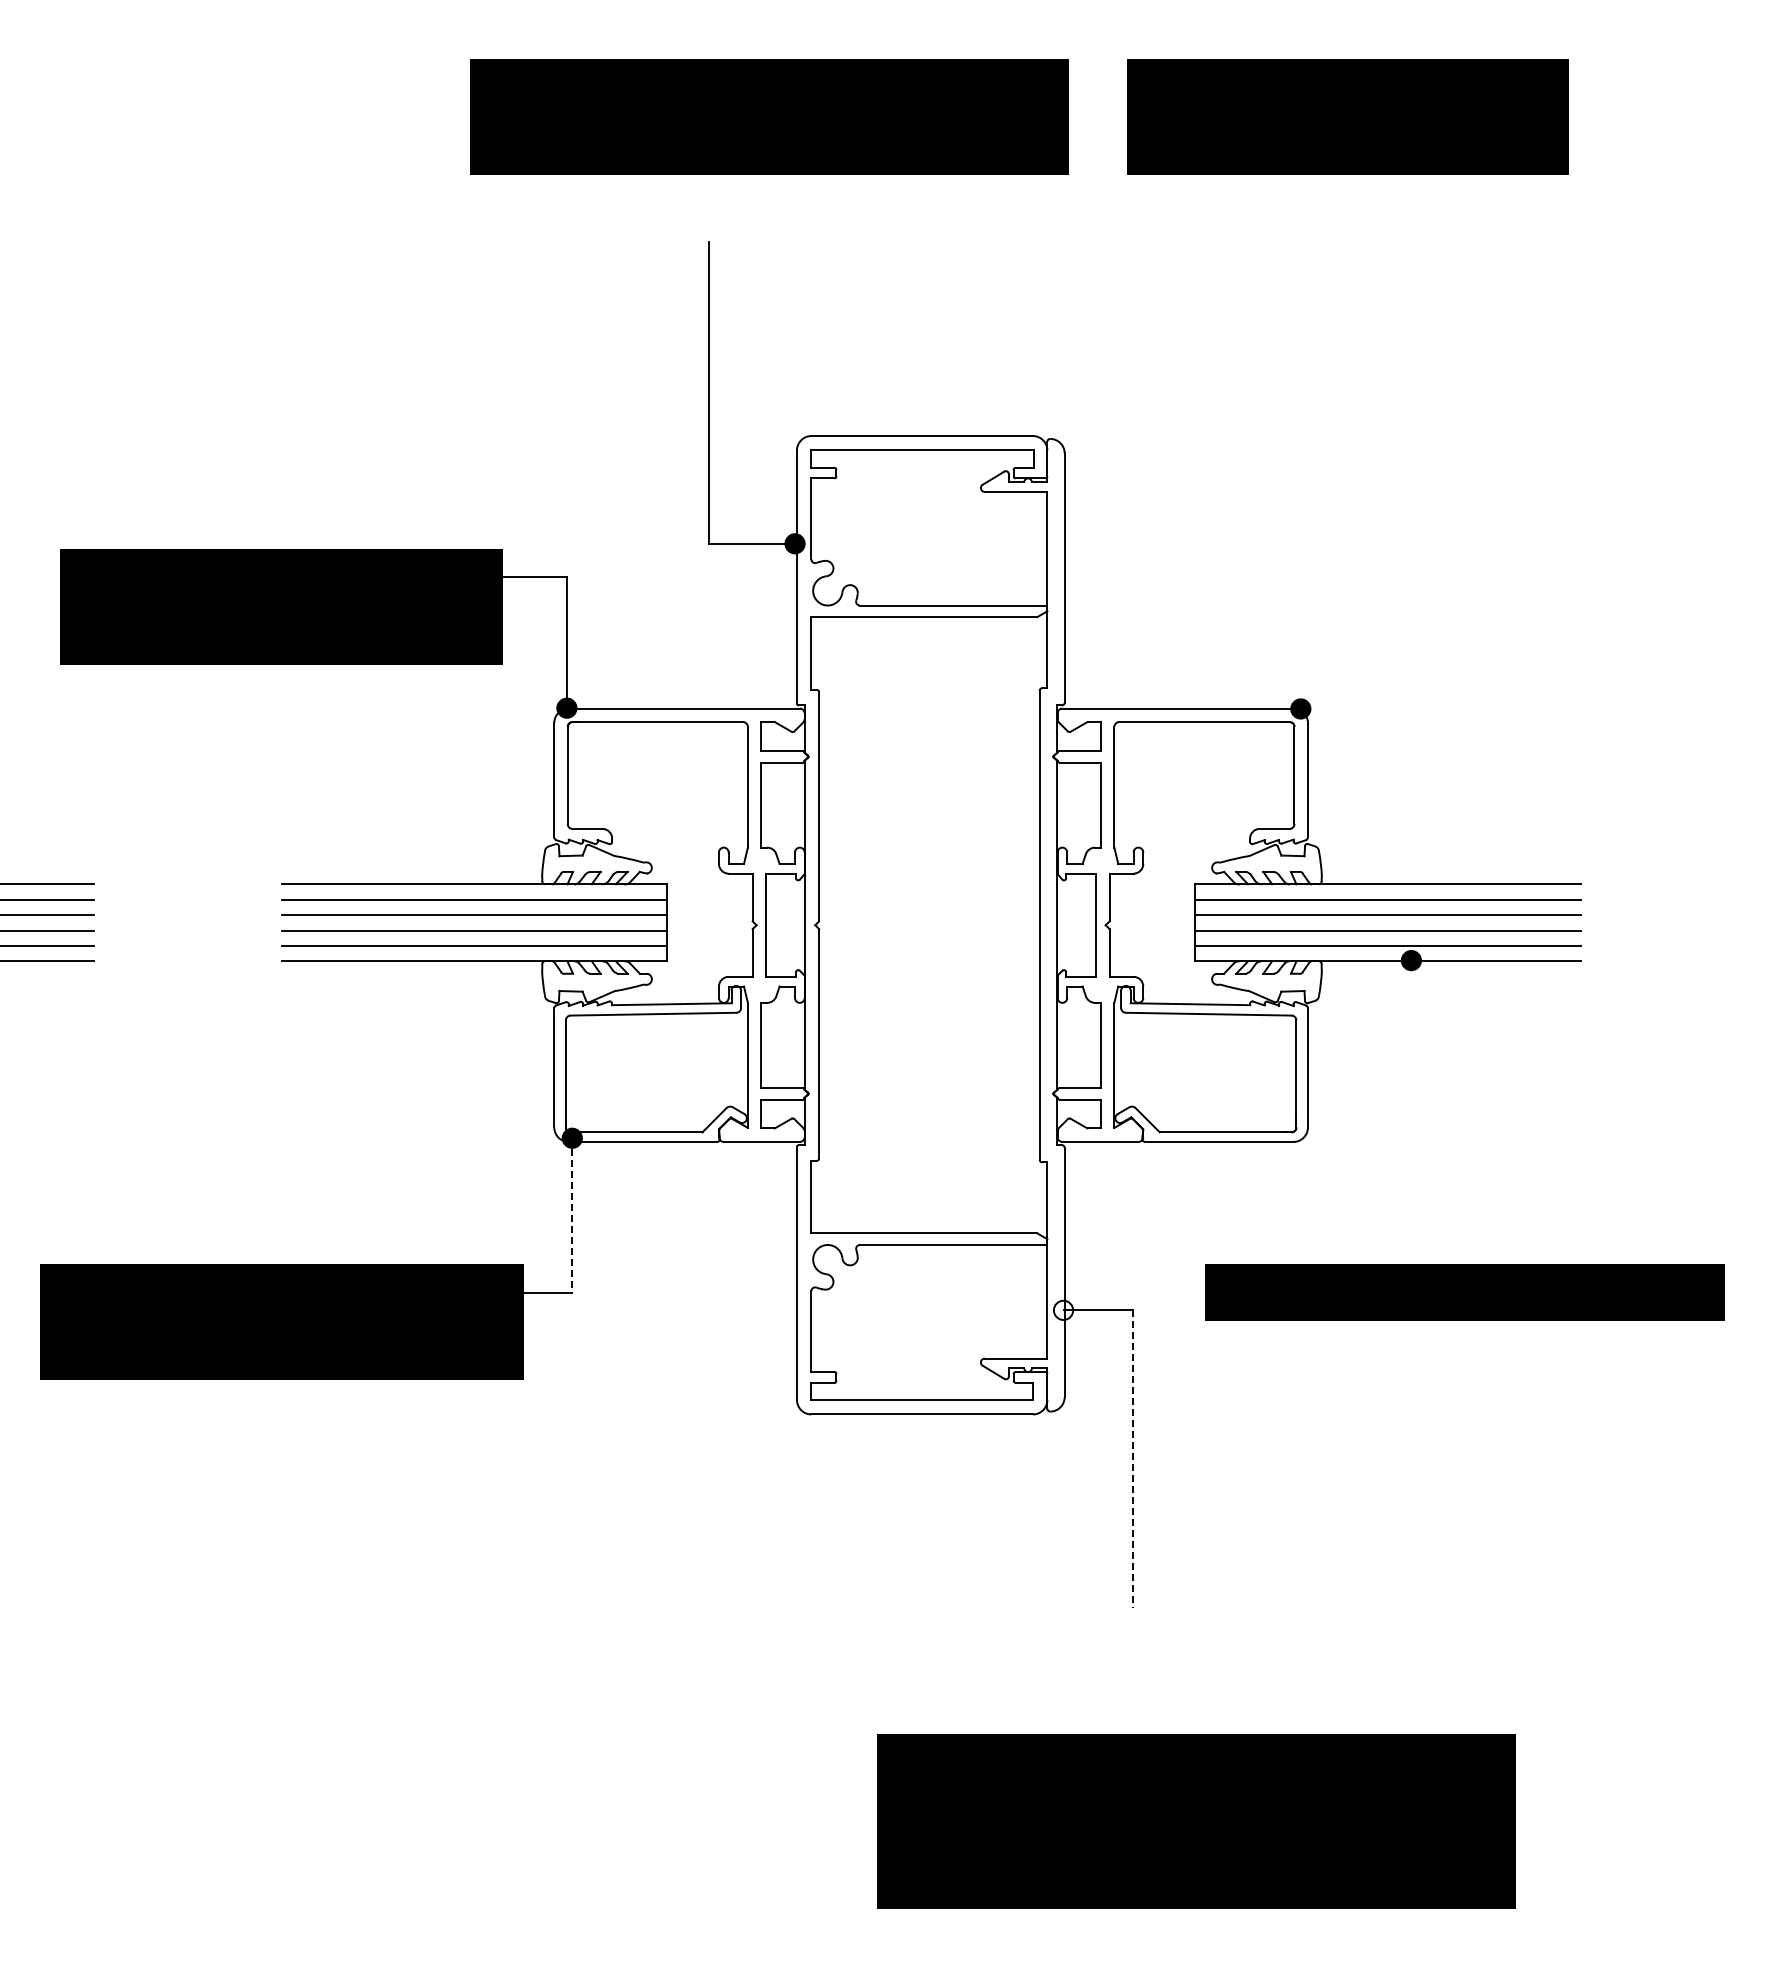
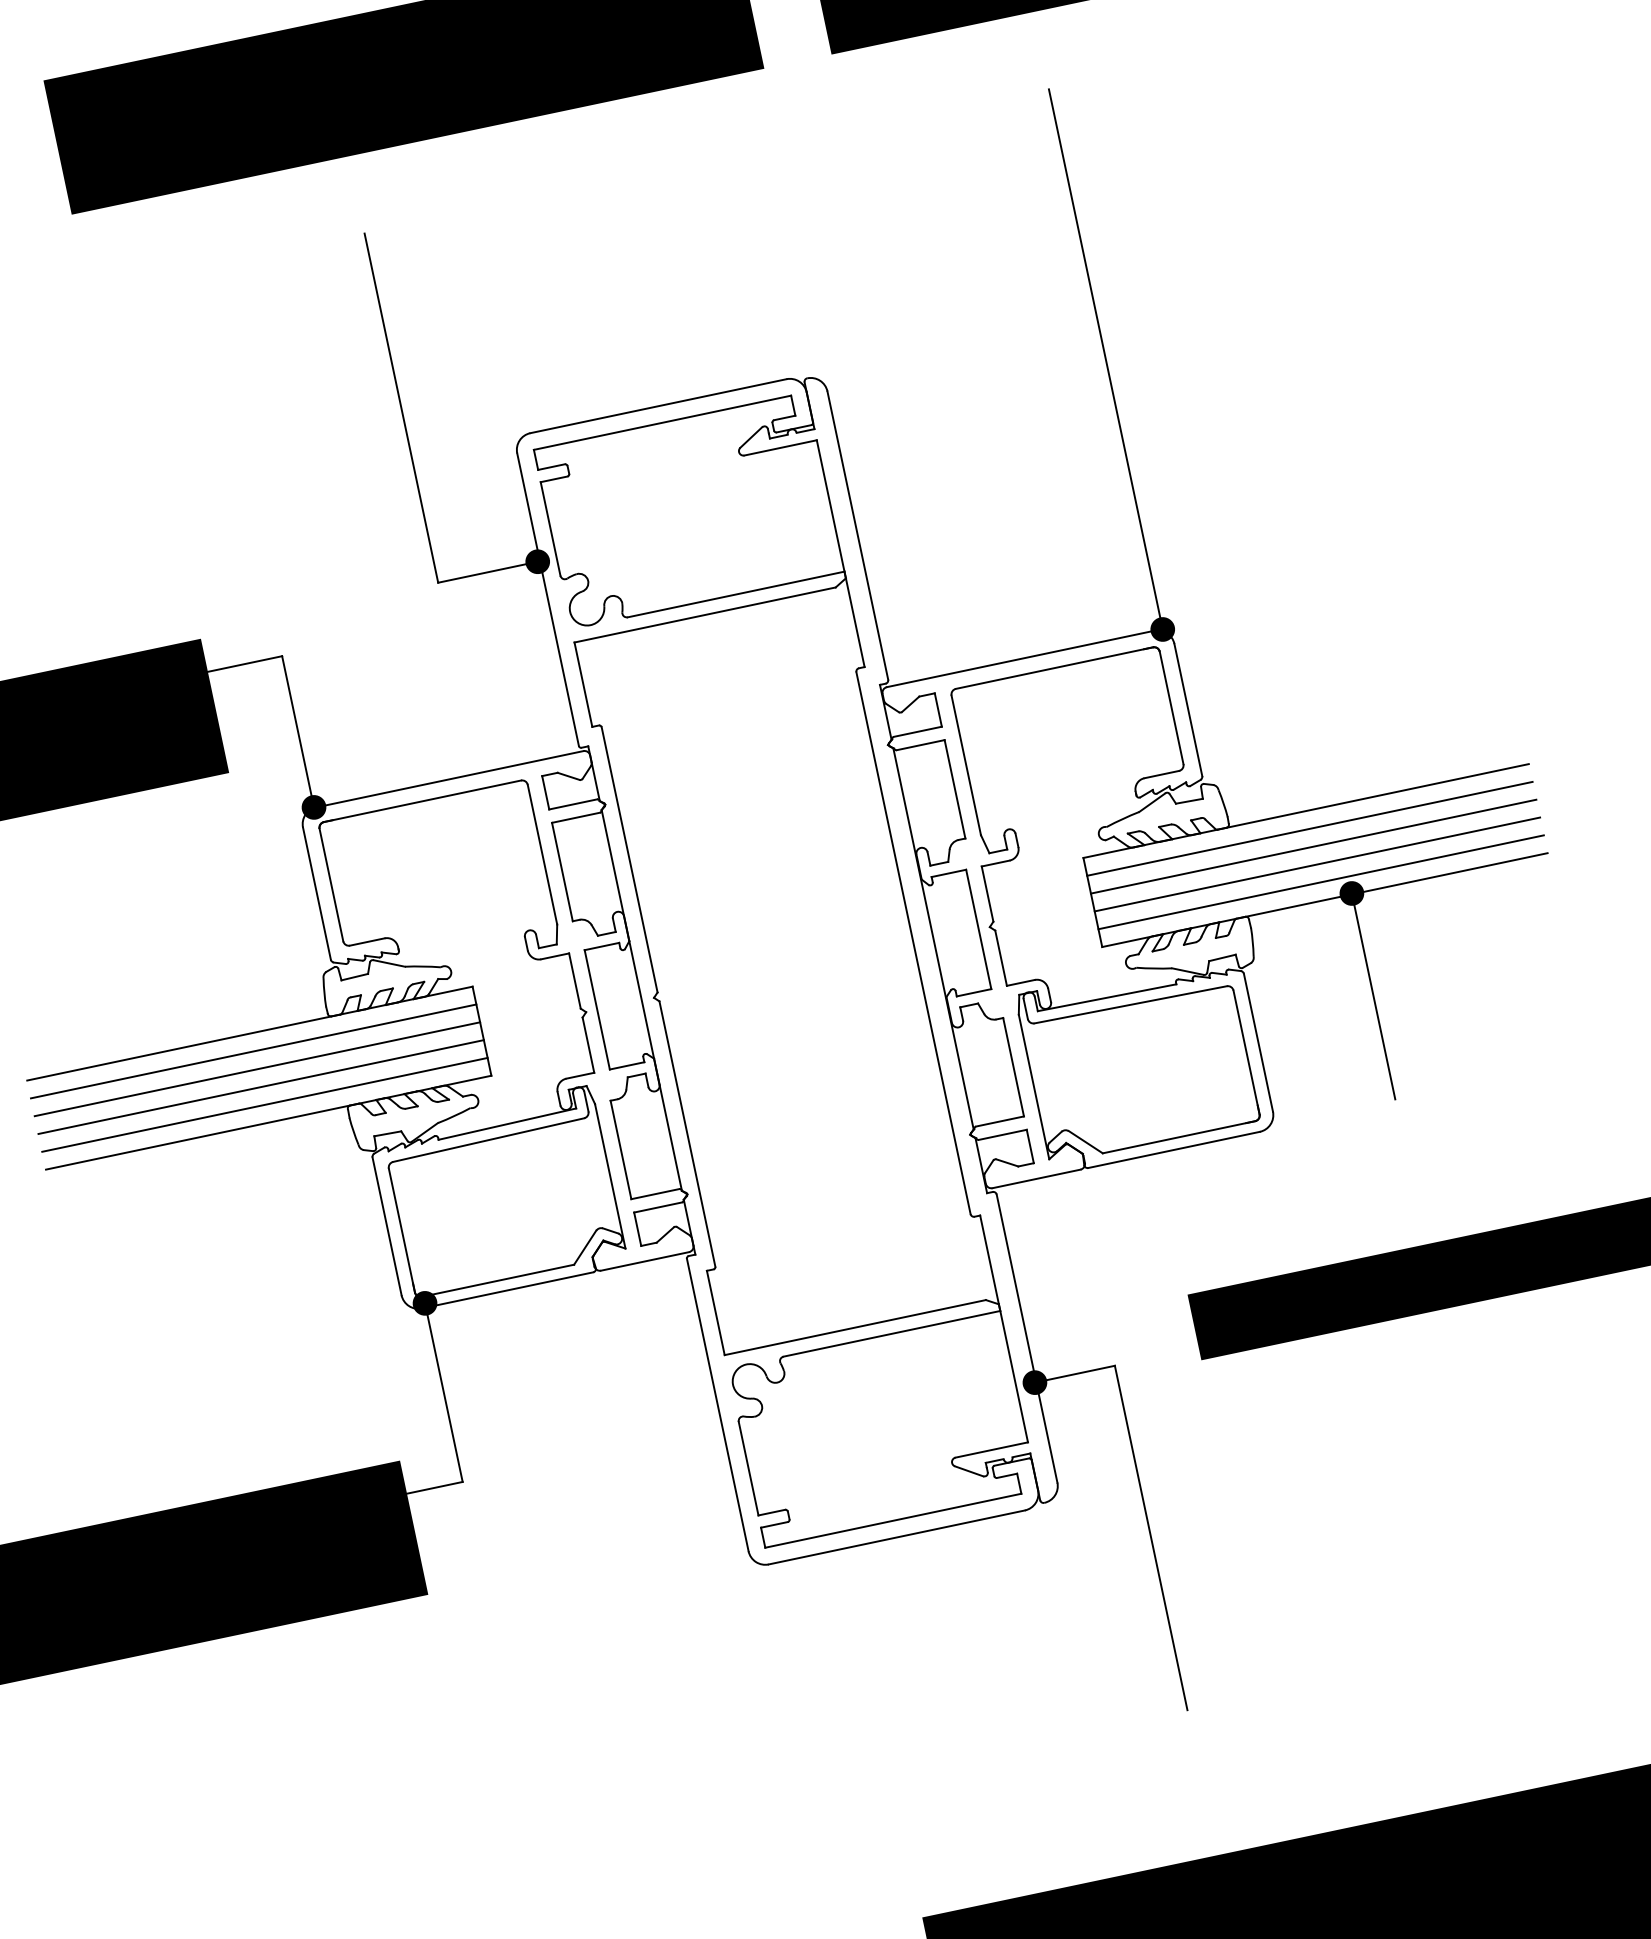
line: (1300, 474) -> (1105, 358), added
line: (1411, 1049) -> (1373, 996), added
line: (572, 1216) -> (444, 1393), dashed -> solid
fill: (1063, 1310) -> (1034, 1382), added
line: (1132, 1459) -> (1151, 1538), dashed -> solid

